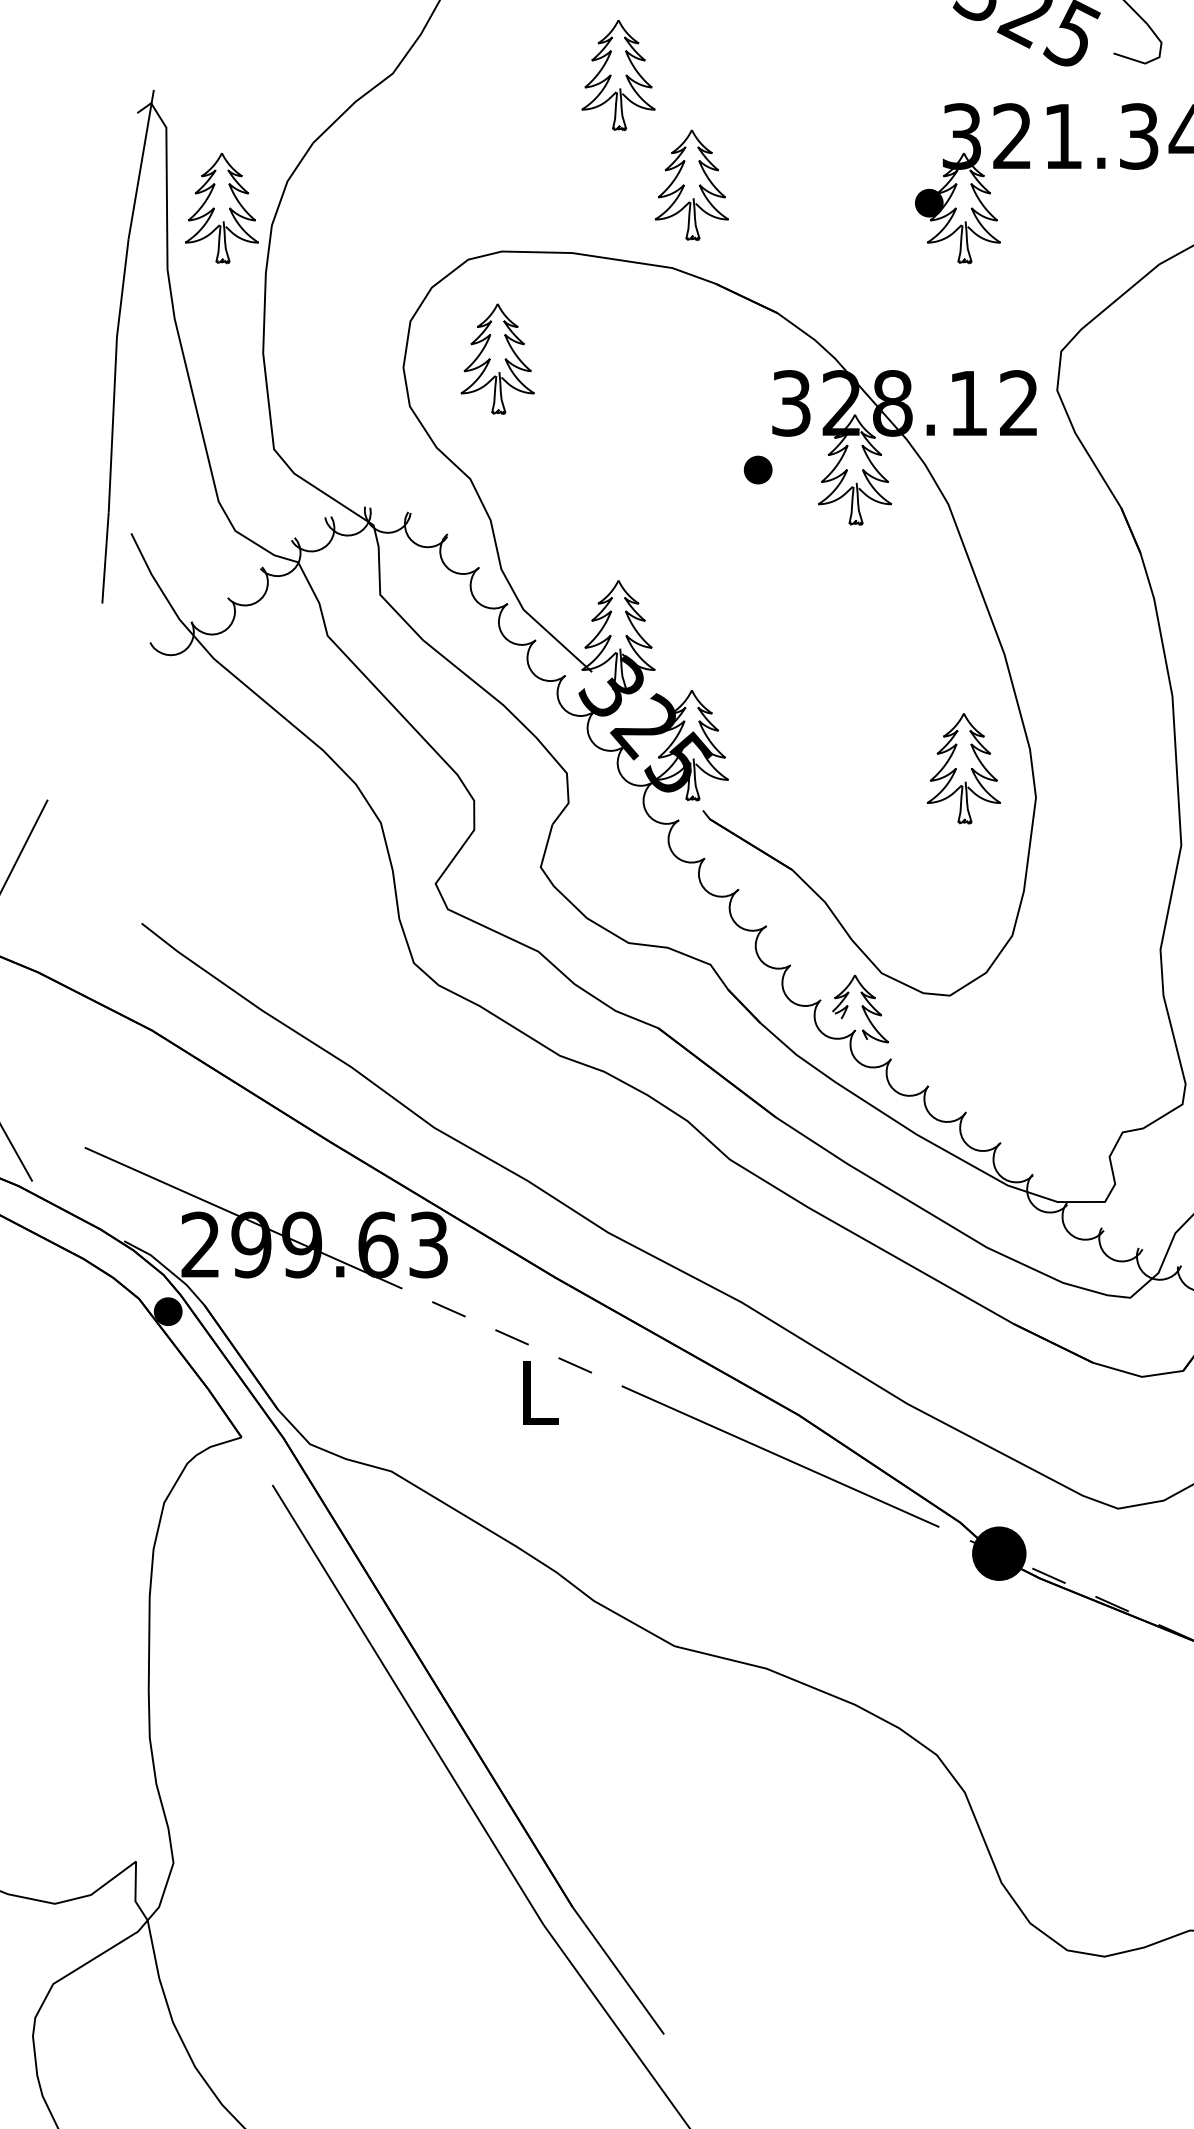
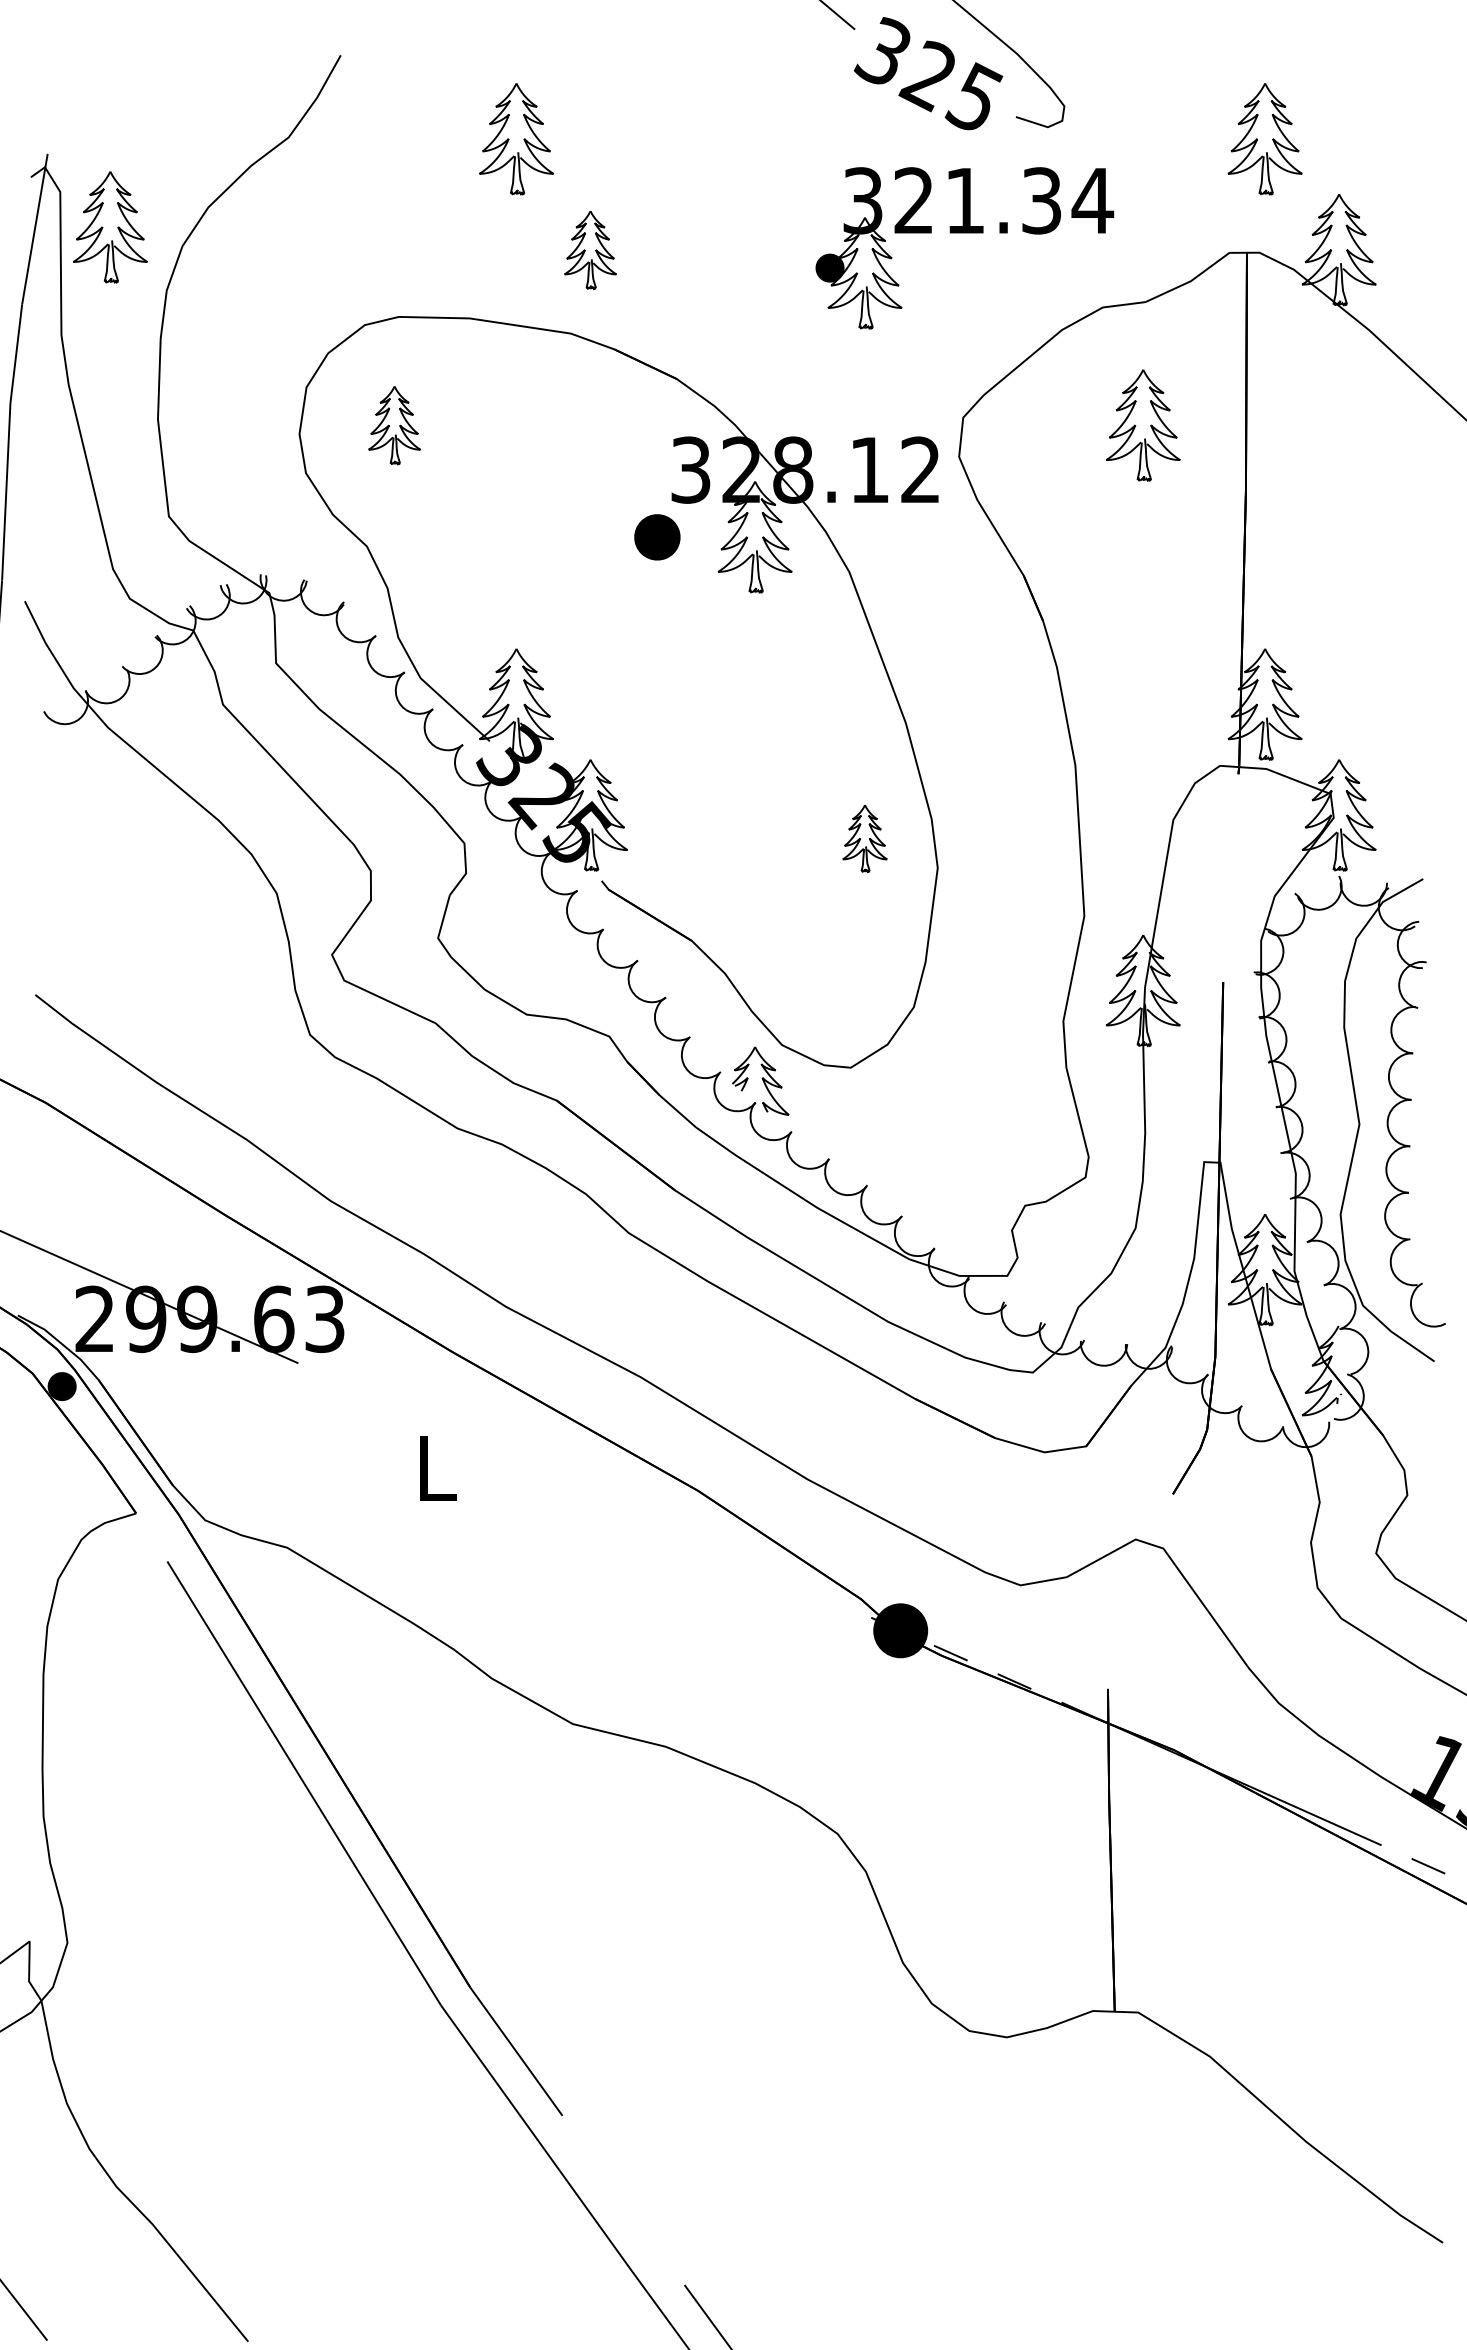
part: (691, 185) -> (590, 250), size x0.7
part: (222, 208) -> (110, 227), moved
part: (497, 359) -> (394, 425), size x0.7
part: (758, 470) -> (657, 537), size x1.6
part: (963, 768) -> (864, 838), size x0.6
line: (449, 1309) -> (345, 1384), removed
line: (512, 1337) -> (409, 1412), removed
line: (574, 1365) -> (472, 1440), removed
line: (780, 1456) -> (679, 1532), removed

